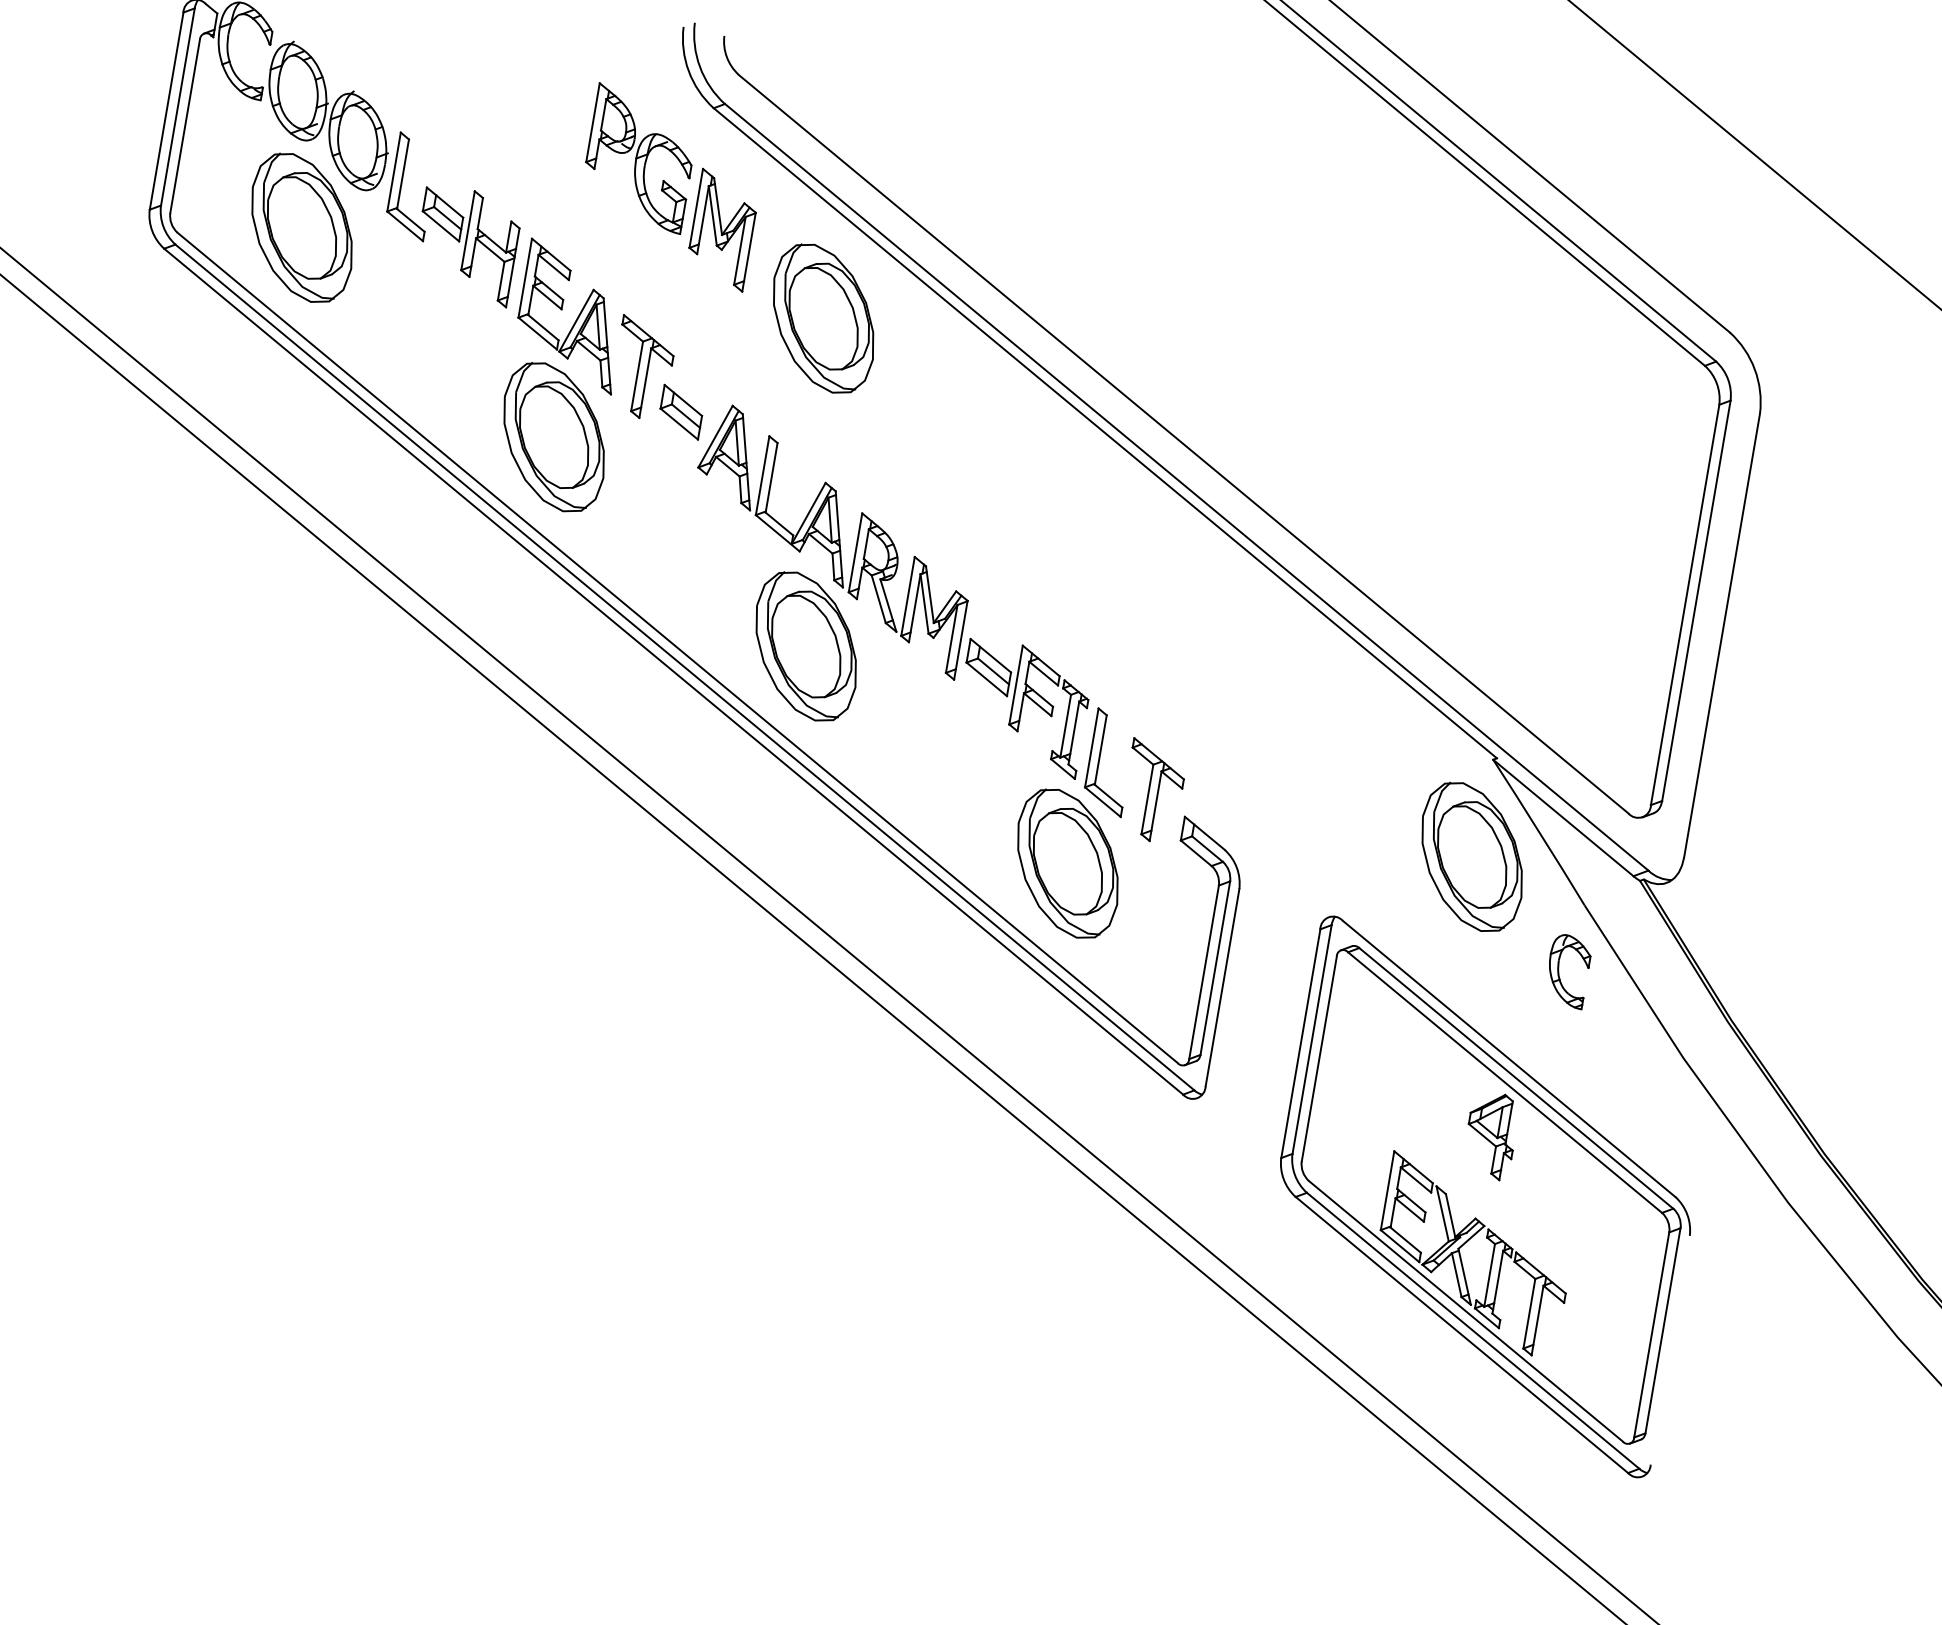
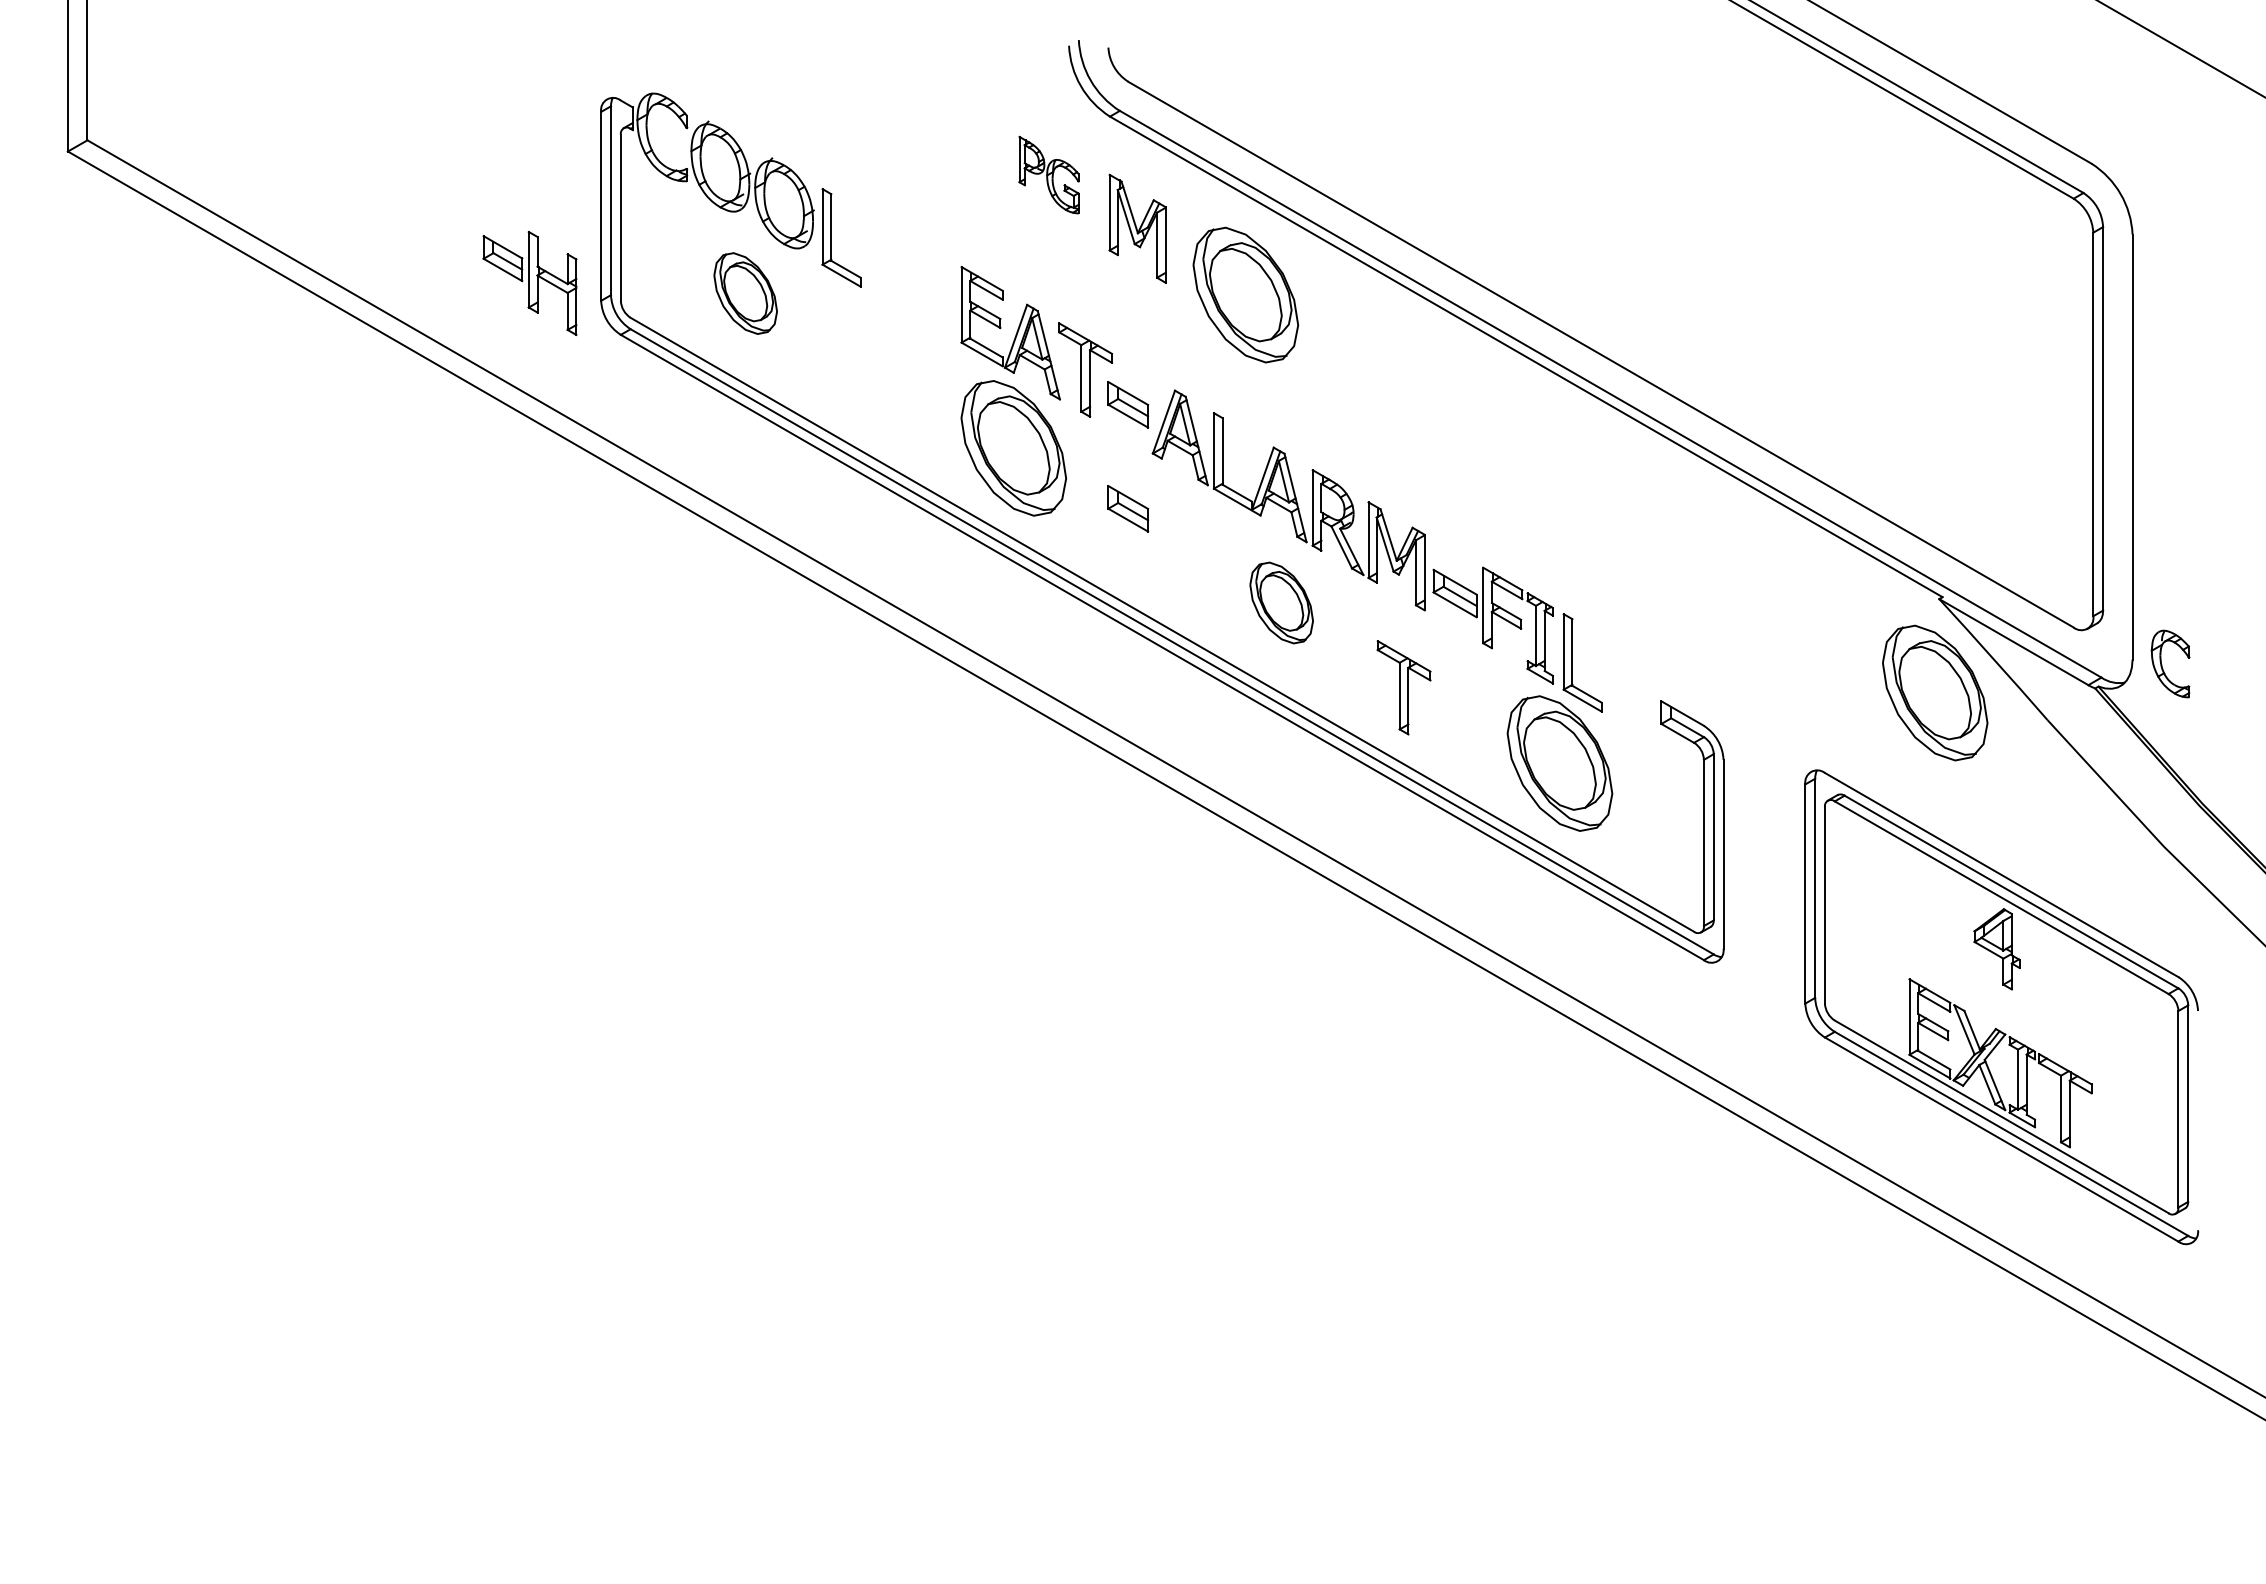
part: (639, 157) -> (1048, 174), size x0.6
part: (301, 227) -> (745, 293), size x0.6
part: (466, 244) -> (529, 282), moved
part: (663, 520) -> (1128, 508), added
part: (806, 645) -> (1281, 602), size x0.6
part: (1152, 791) -> (1403, 687), moved
part: (1559, 970) -> (2162, 664), moved

